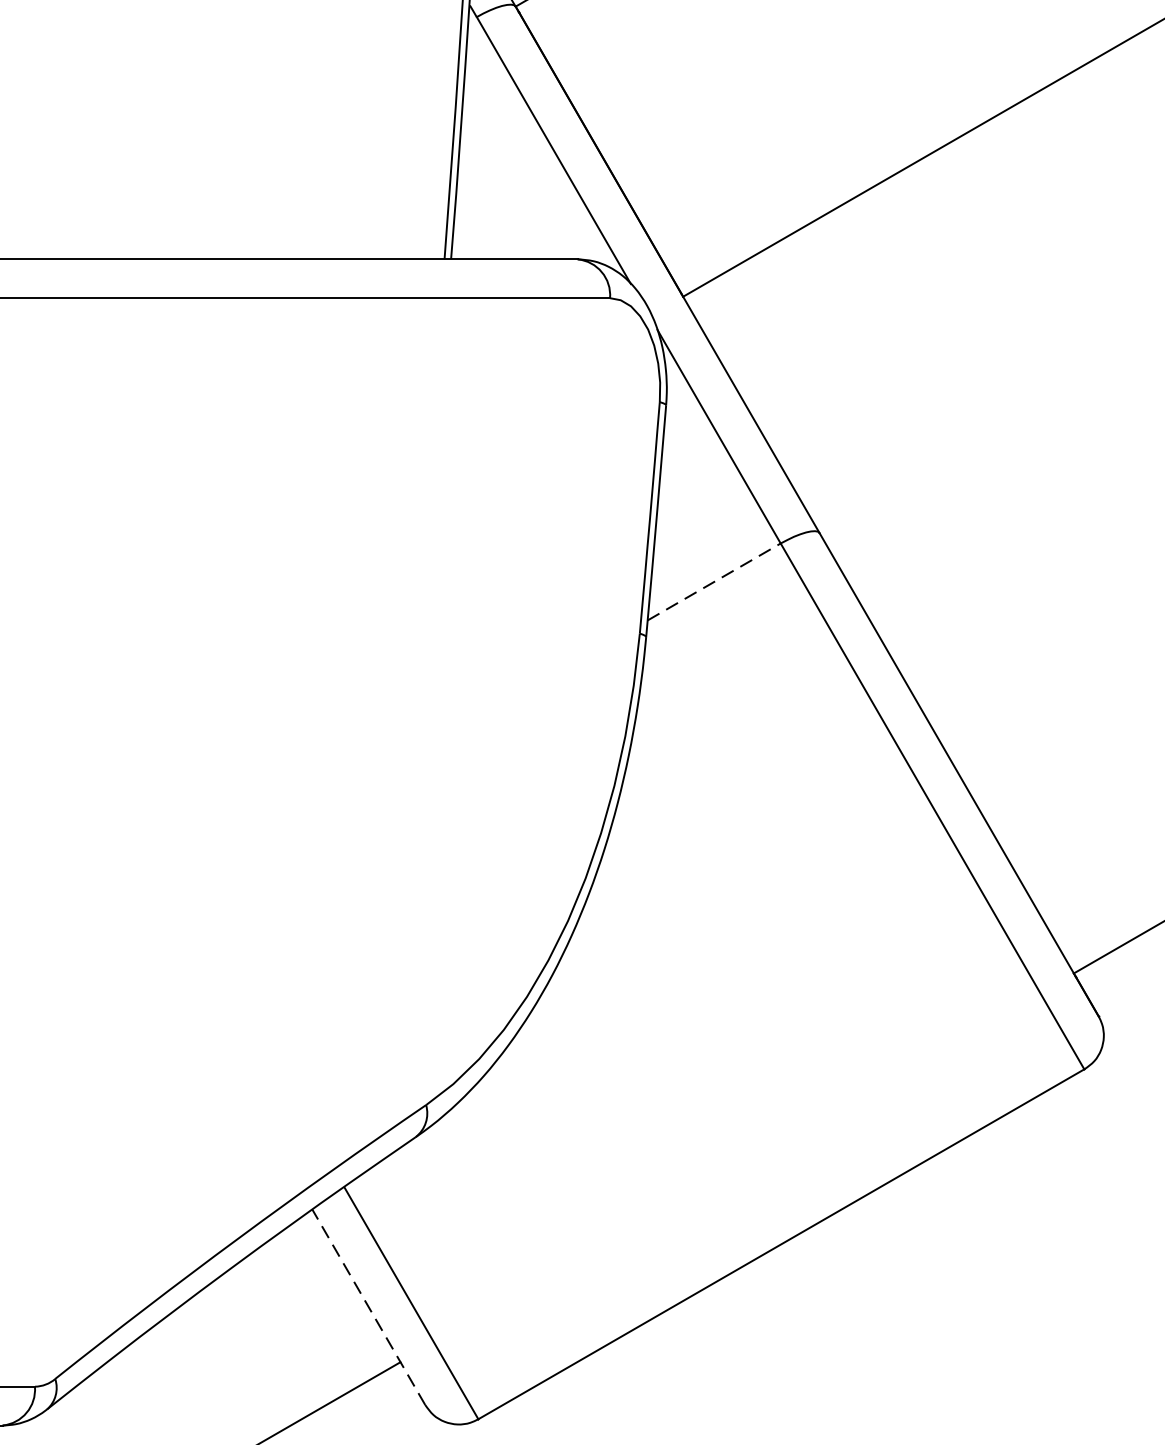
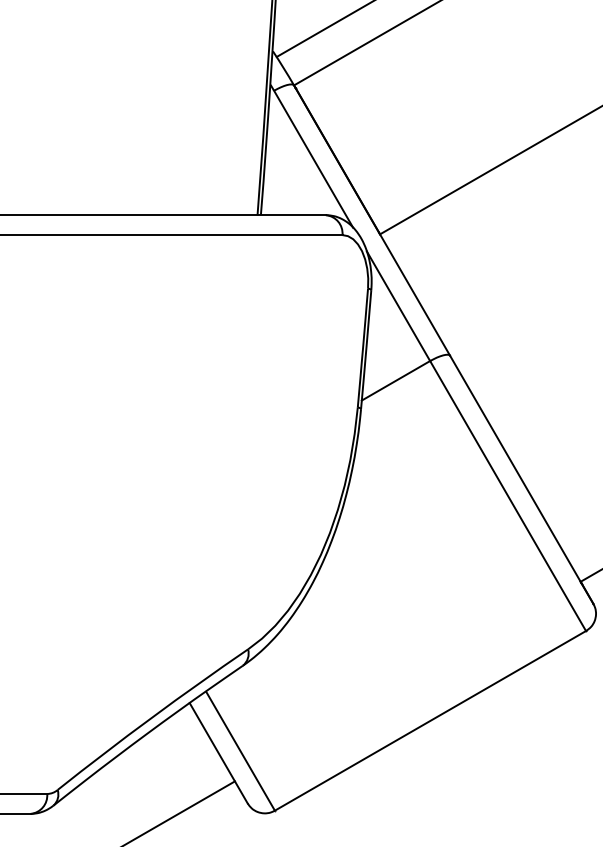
line: (715, 581) -> (396, 380), dashed -> solid
line: (368, 1307) -> (218, 753), dashed -> solid

